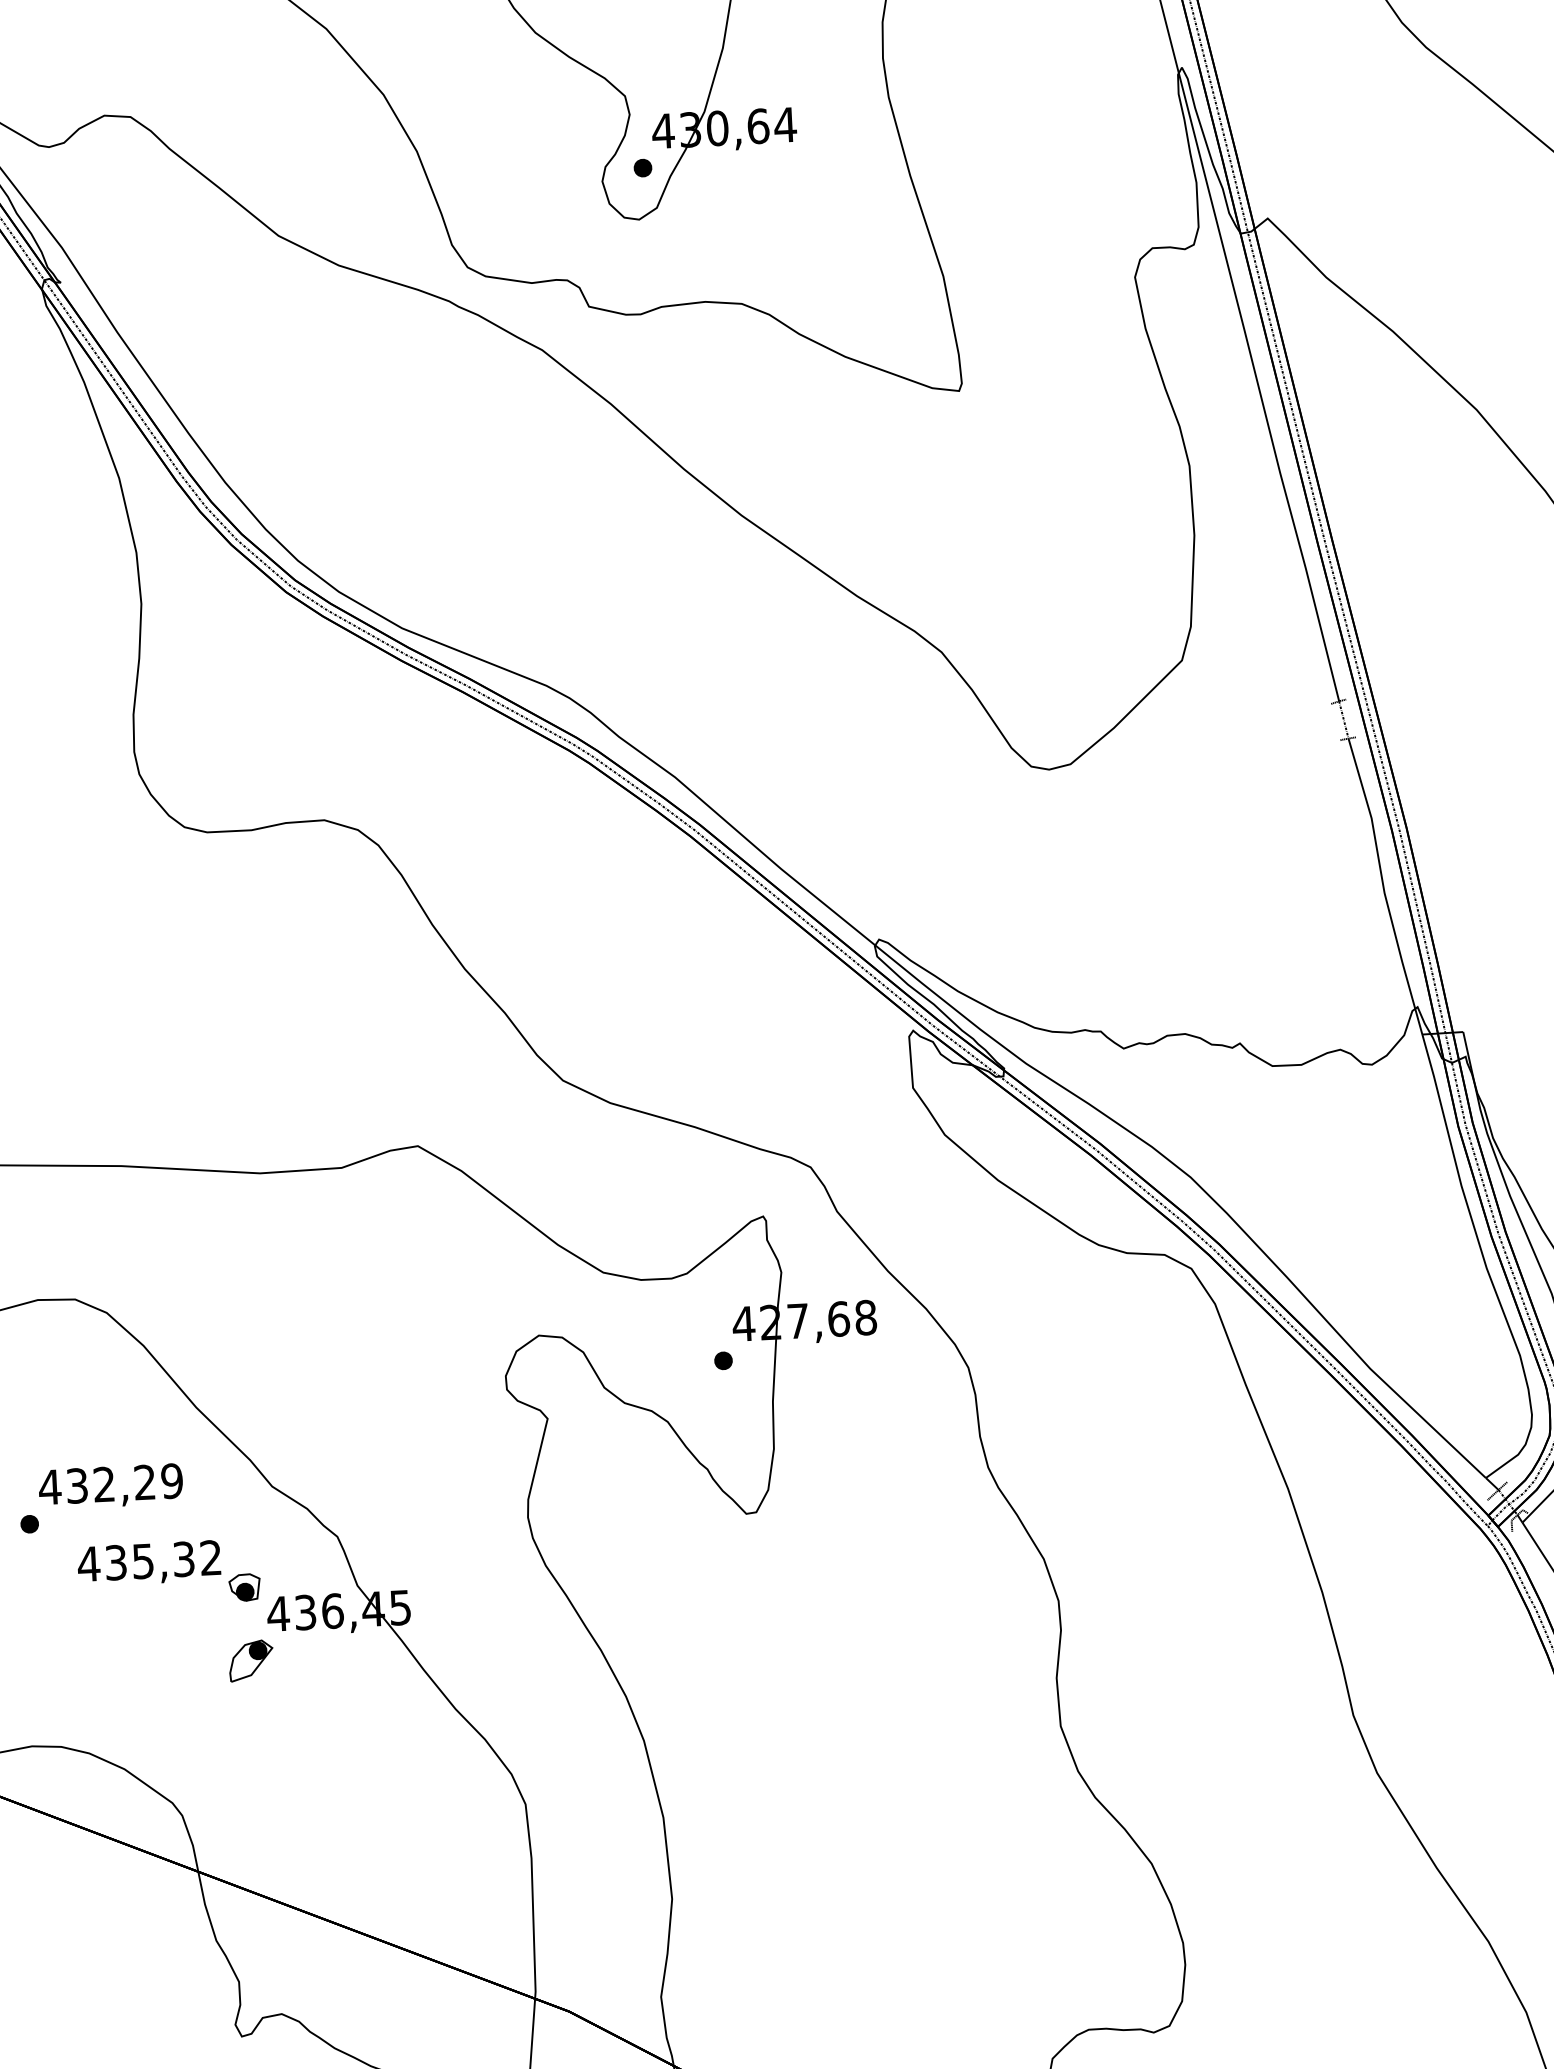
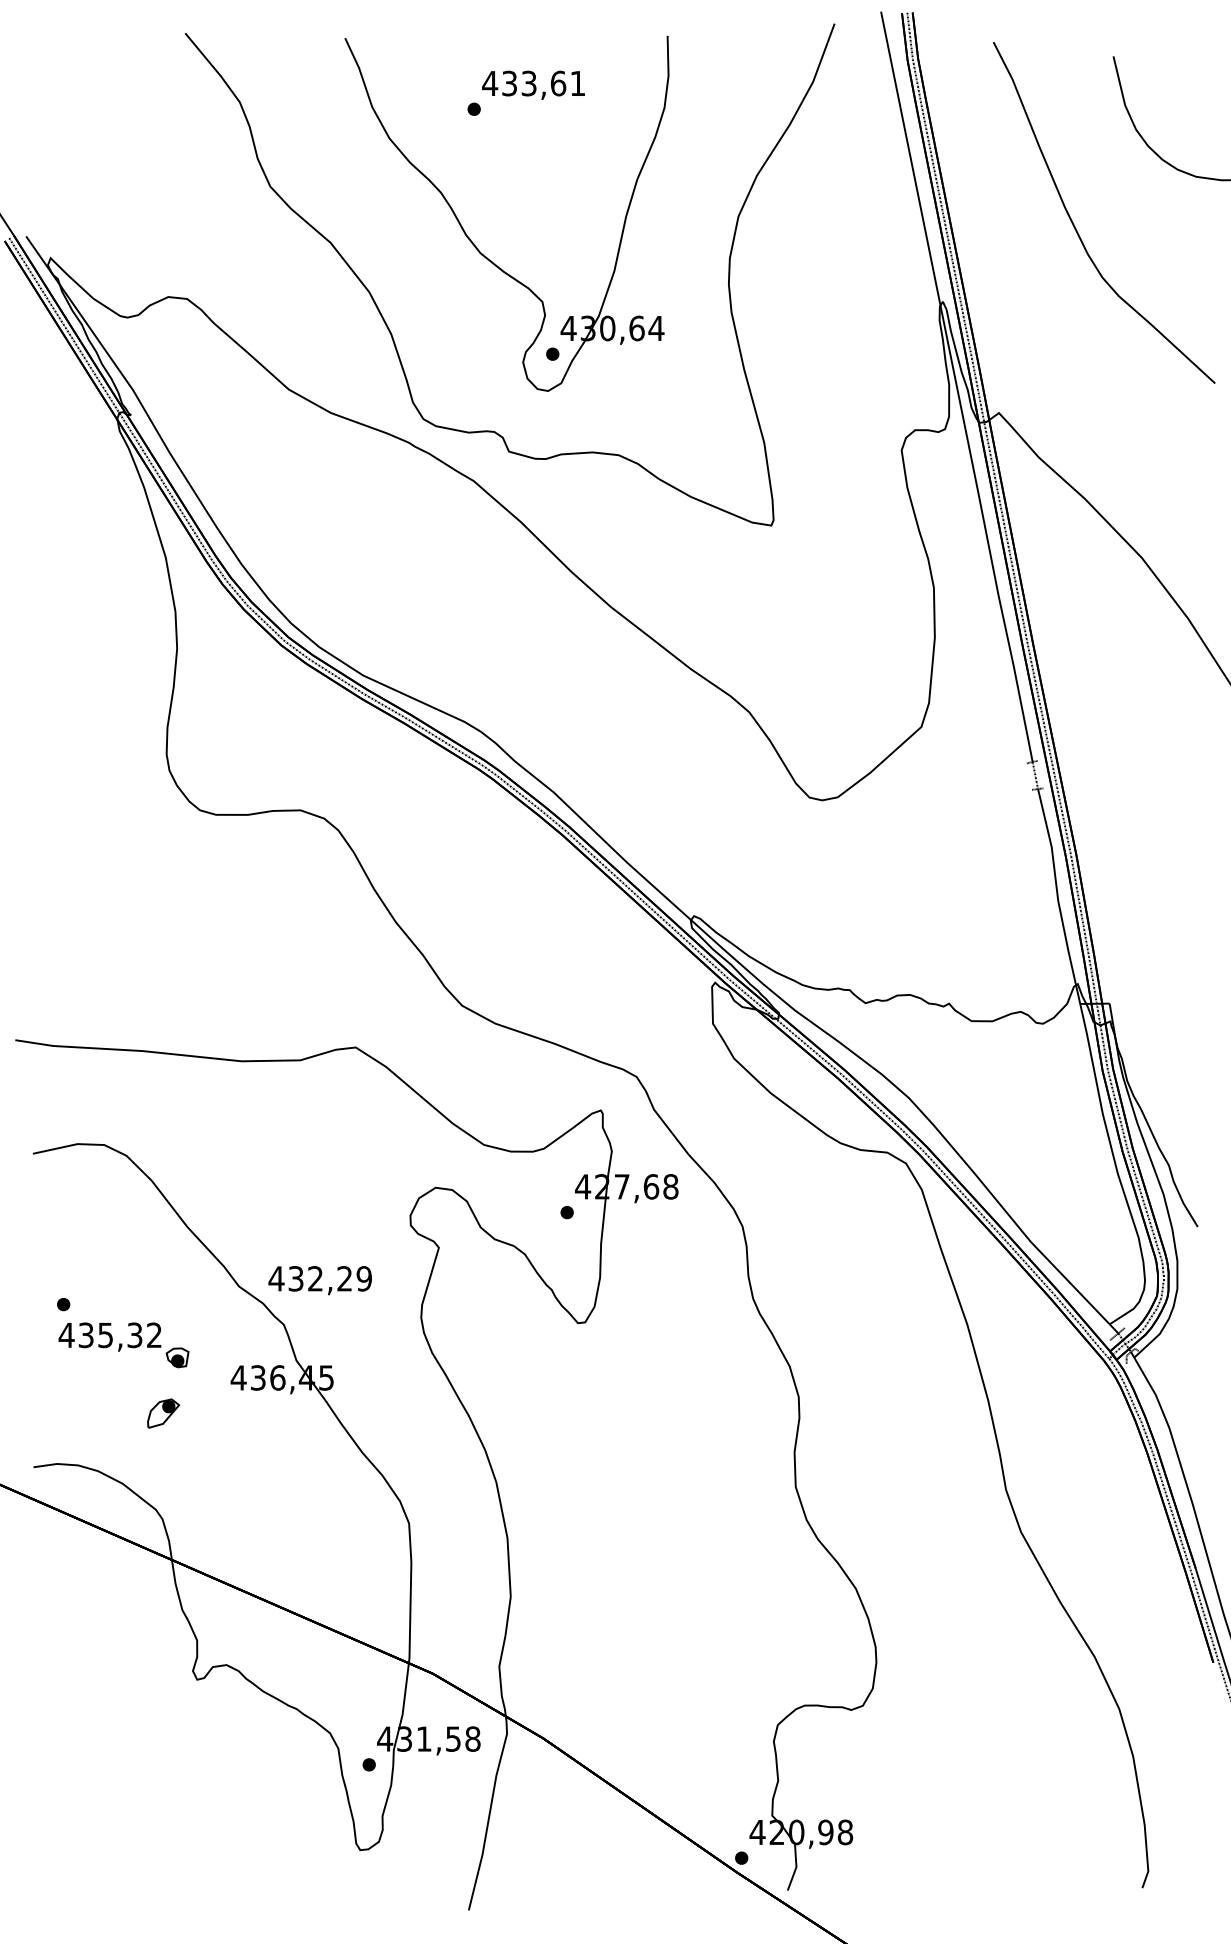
text: (109, 1486) -> (319, 1280), moved
part: (168, 1574) -> (123, 1345), moved
part: (251, 1660) -> (163, 1413), moved

